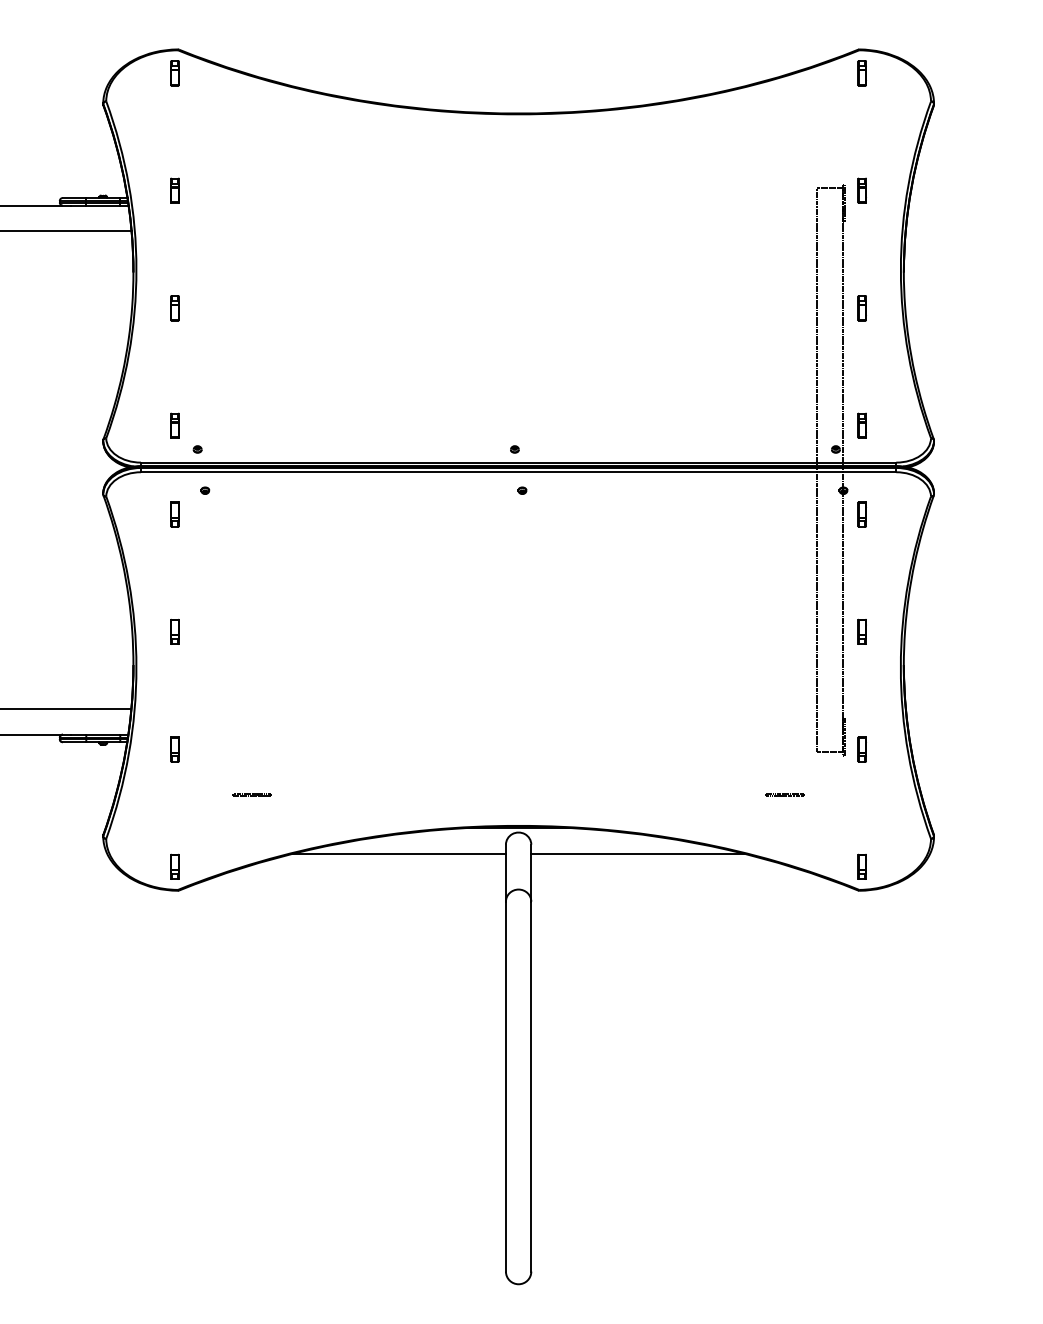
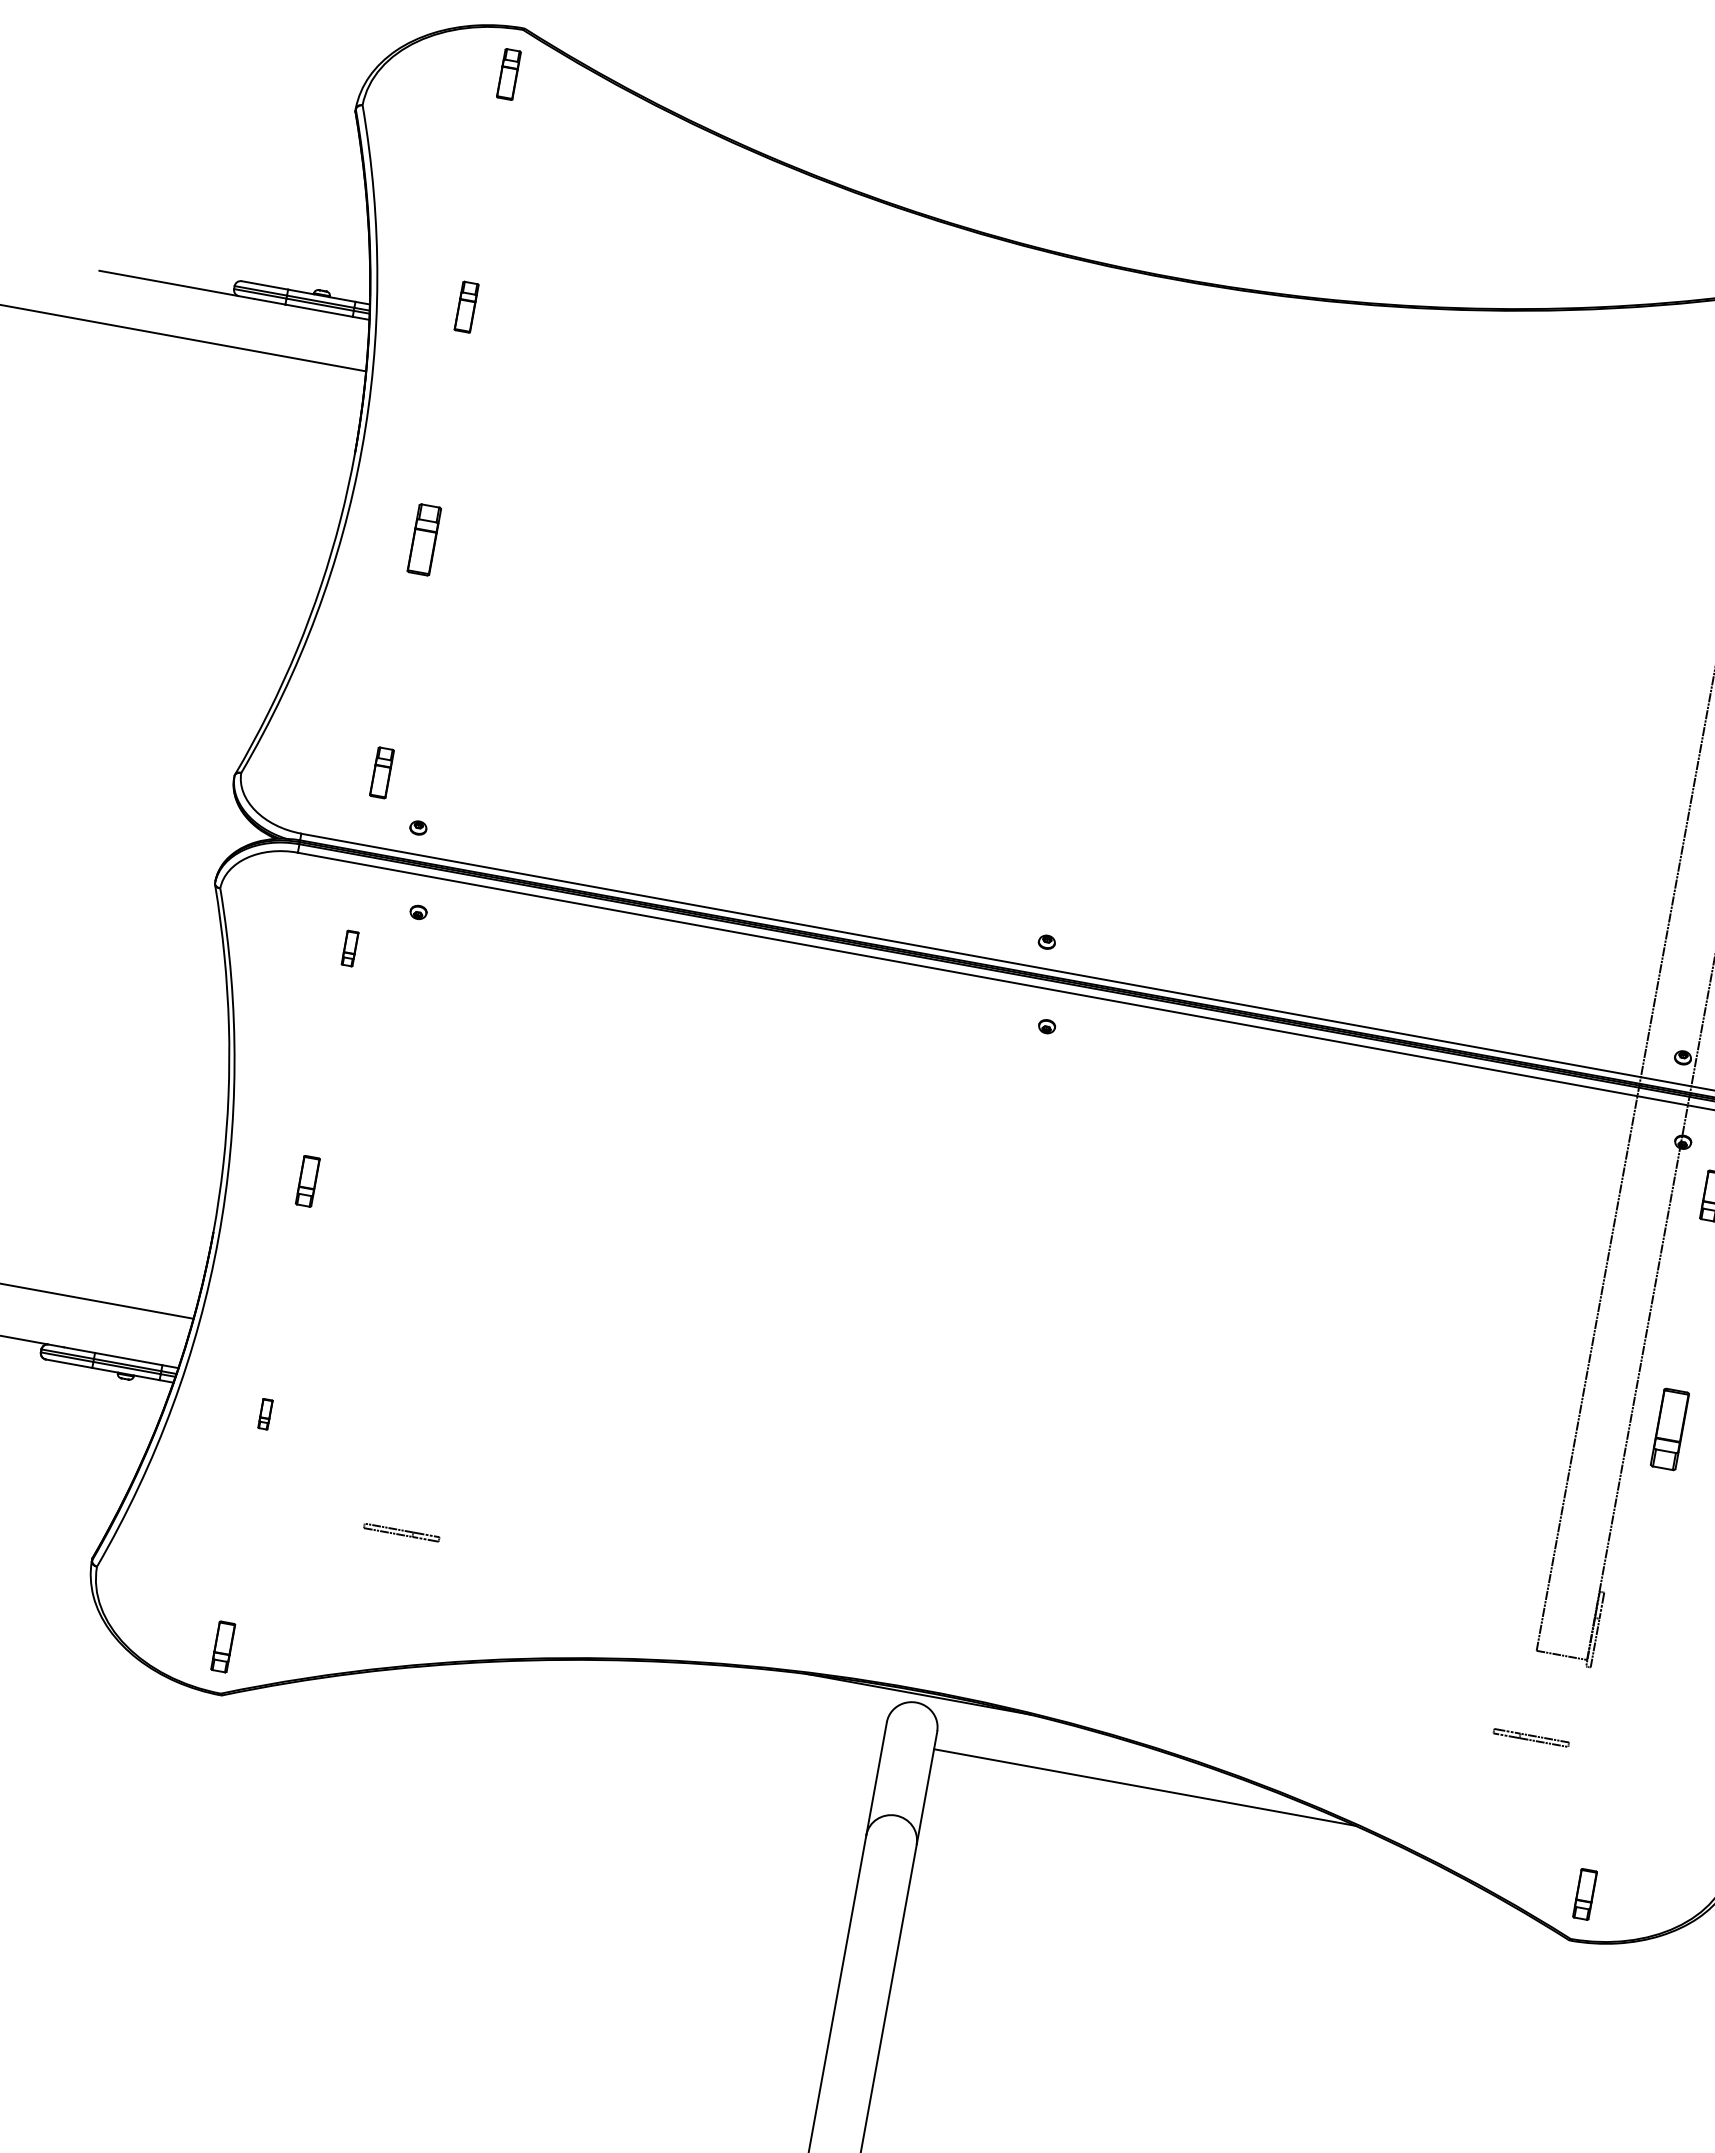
part: (174, 308) -> (423, 540), size x1.4
part: (174, 514) -> (349, 948), size x0.7
part: (861, 631) -> (1668, 1427), size x1.6
part: (174, 749) -> (264, 1414), size x0.6
part: (861, 749) -> (1625, 1661), removed
line: (784, 794) -> (1530, 1736), moved
line: (398, 853) -> (670, 1700), removed

